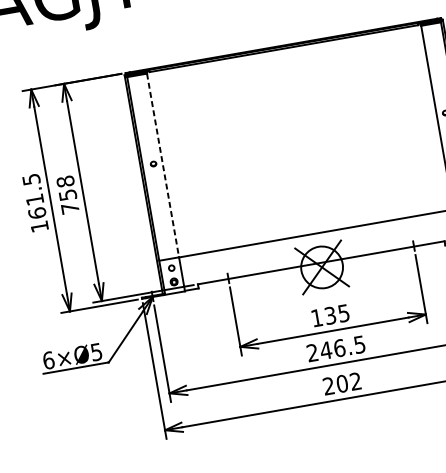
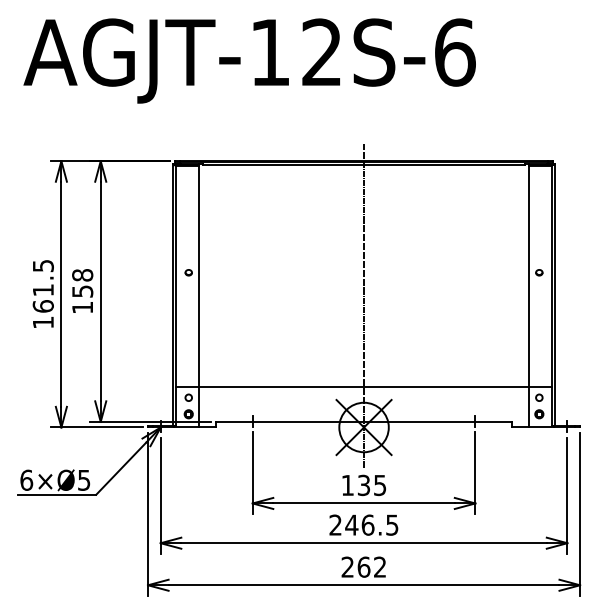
line: (163, 165) -> (199, 276), dashed -> solid
line: (304, 165) -> (364, 305), added
text: (70, 208) -> (82, 307), 758 -> 158
text: (341, 383) -> (363, 566), 202 -> 262

